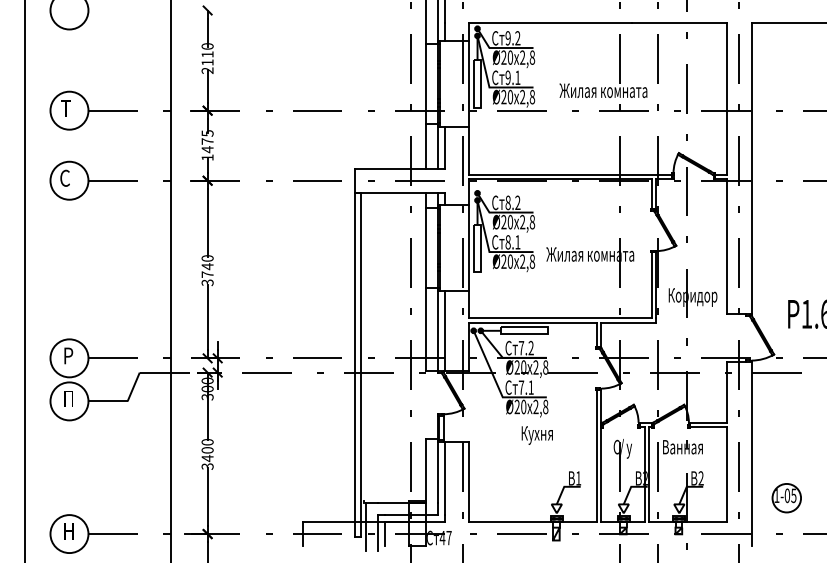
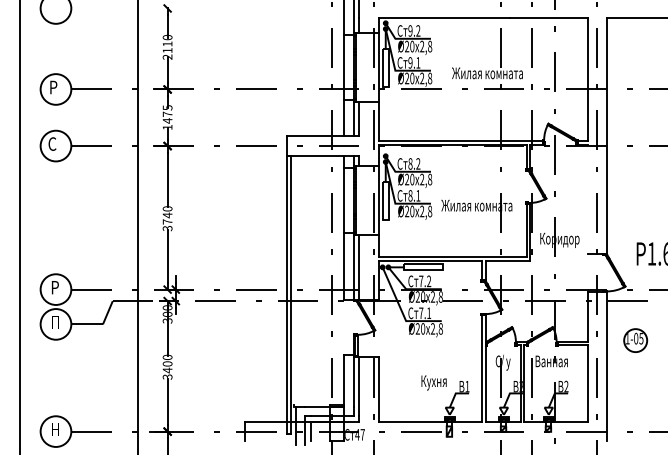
text: (66, 108) -> (53, 87), Т -> Р
line: (727, 245) -> (587, 198), removed
text: (536, 434) -> (433, 382), moved
part: (786, 498) -> (635, 340), moved

